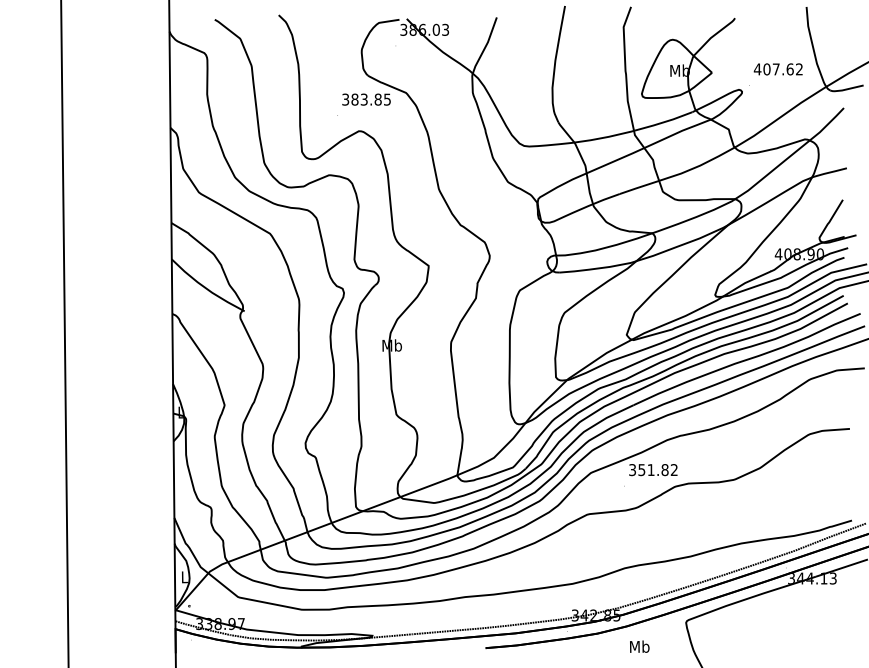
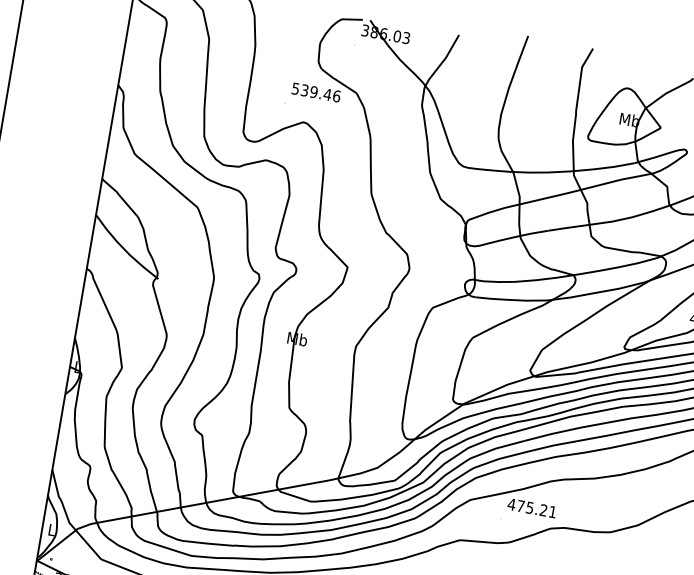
text: (366, 99) -> (316, 92), 383.85 -> 539.46
text: (652, 470) -> (531, 508), 351.82 -> 475.21

